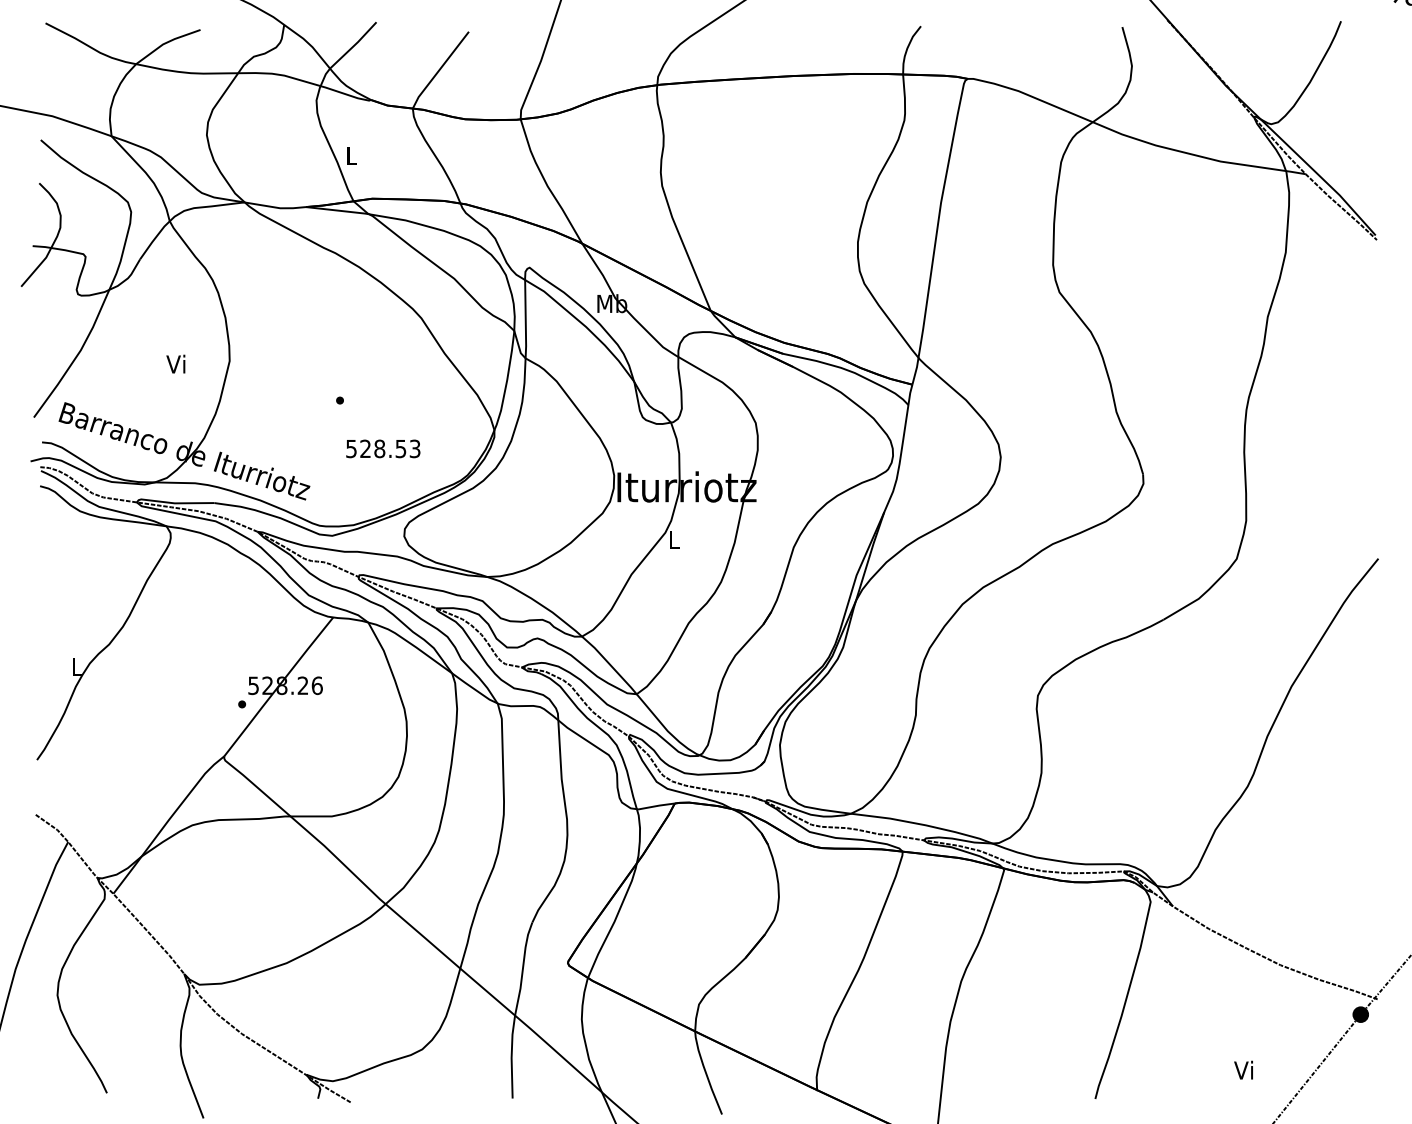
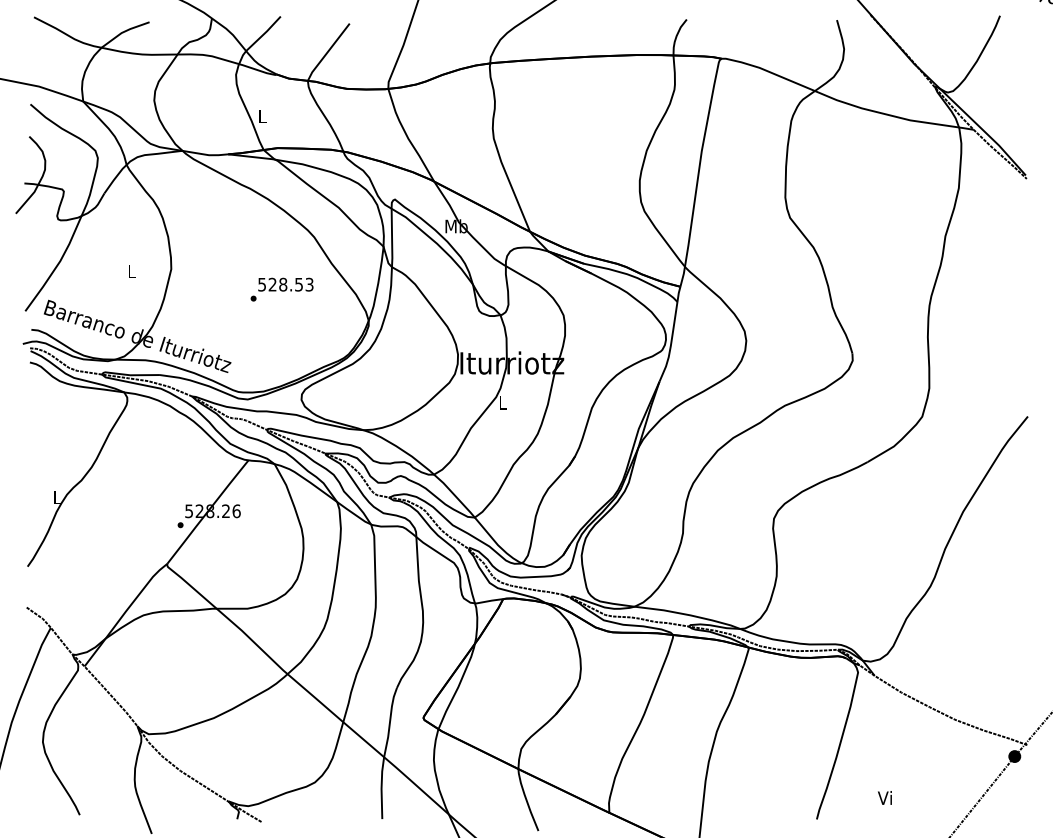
text: (175, 363) -> (130, 270), Vi -> L
text: (383, 448) -> (286, 284), moved
text: (1243, 1069) -> (884, 797), moved

